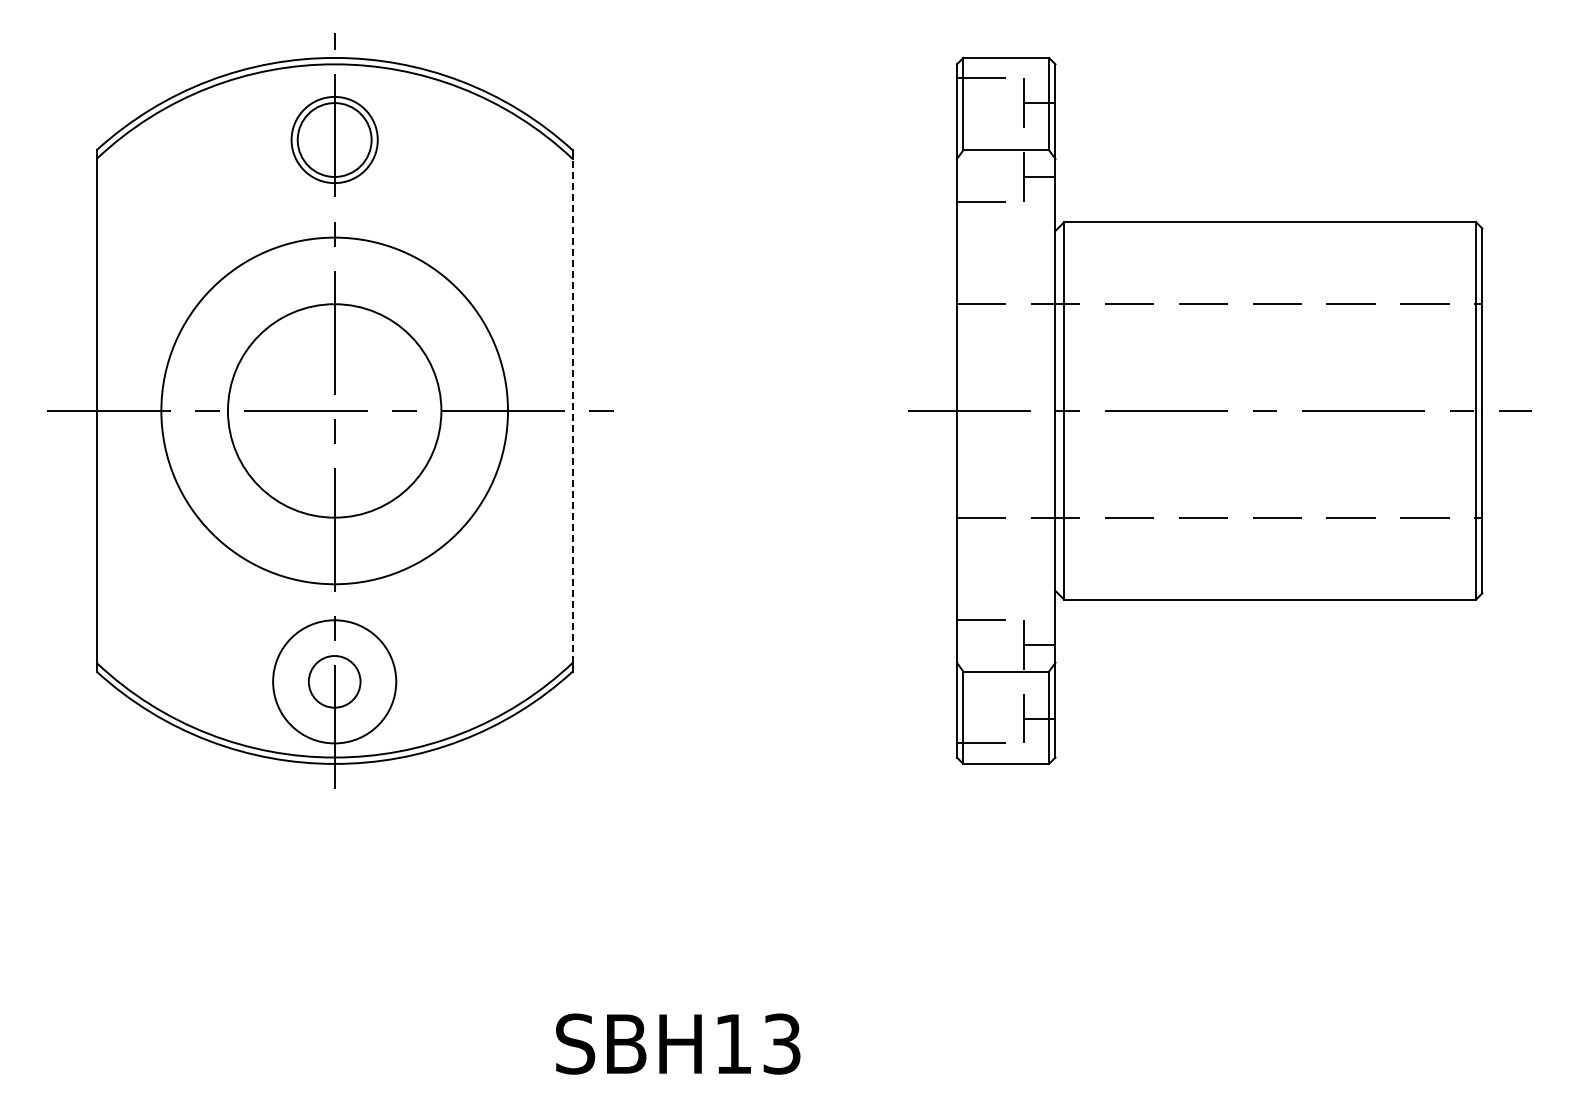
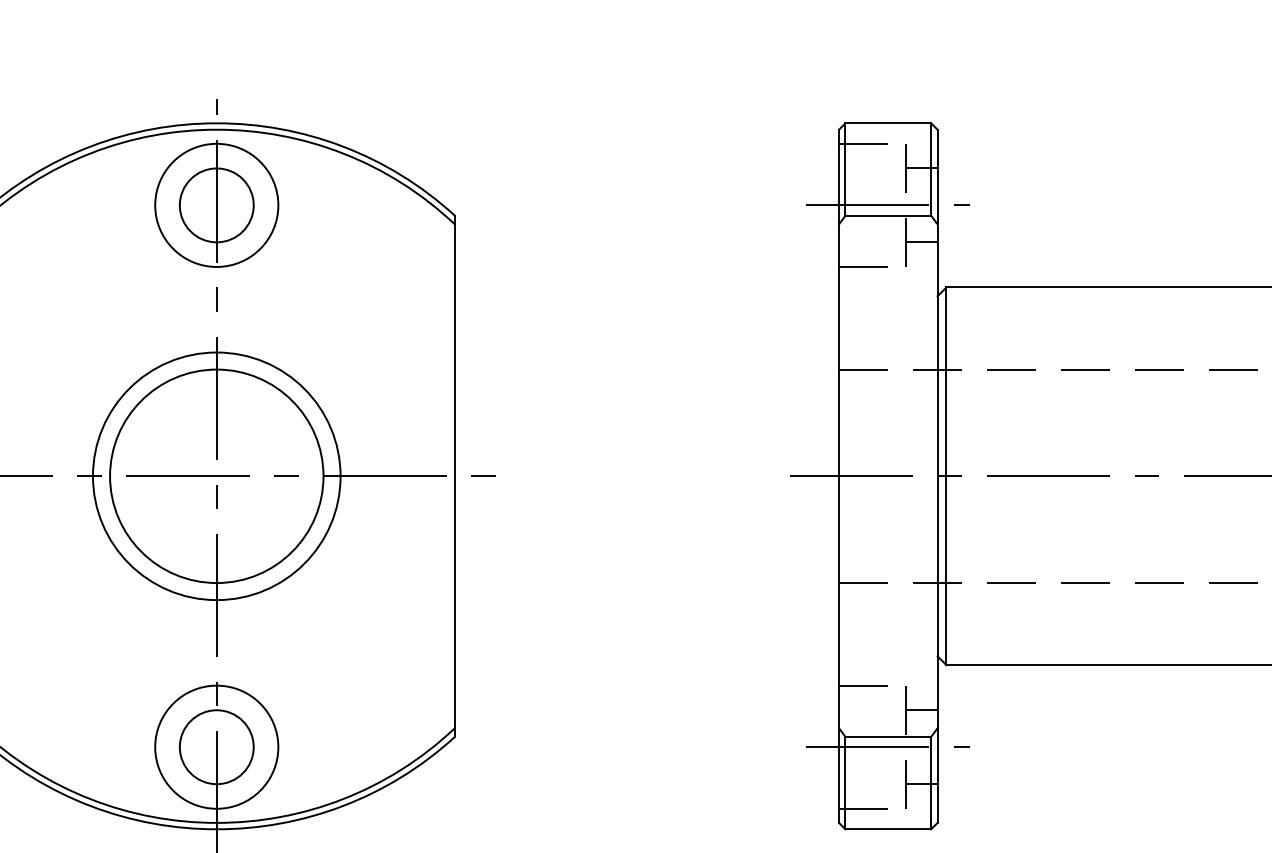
circle: (334, 139) -> (216, 204), size x1.43
line: (1006, 140) -> (888, 205), added
circle: (334, 410) -> (216, 475), size x0.71
line: (572, 410) -> (454, 475), dashed -> solid
circle: (334, 681) -> (216, 746), size x1.43
line: (1006, 681) -> (888, 746), added

